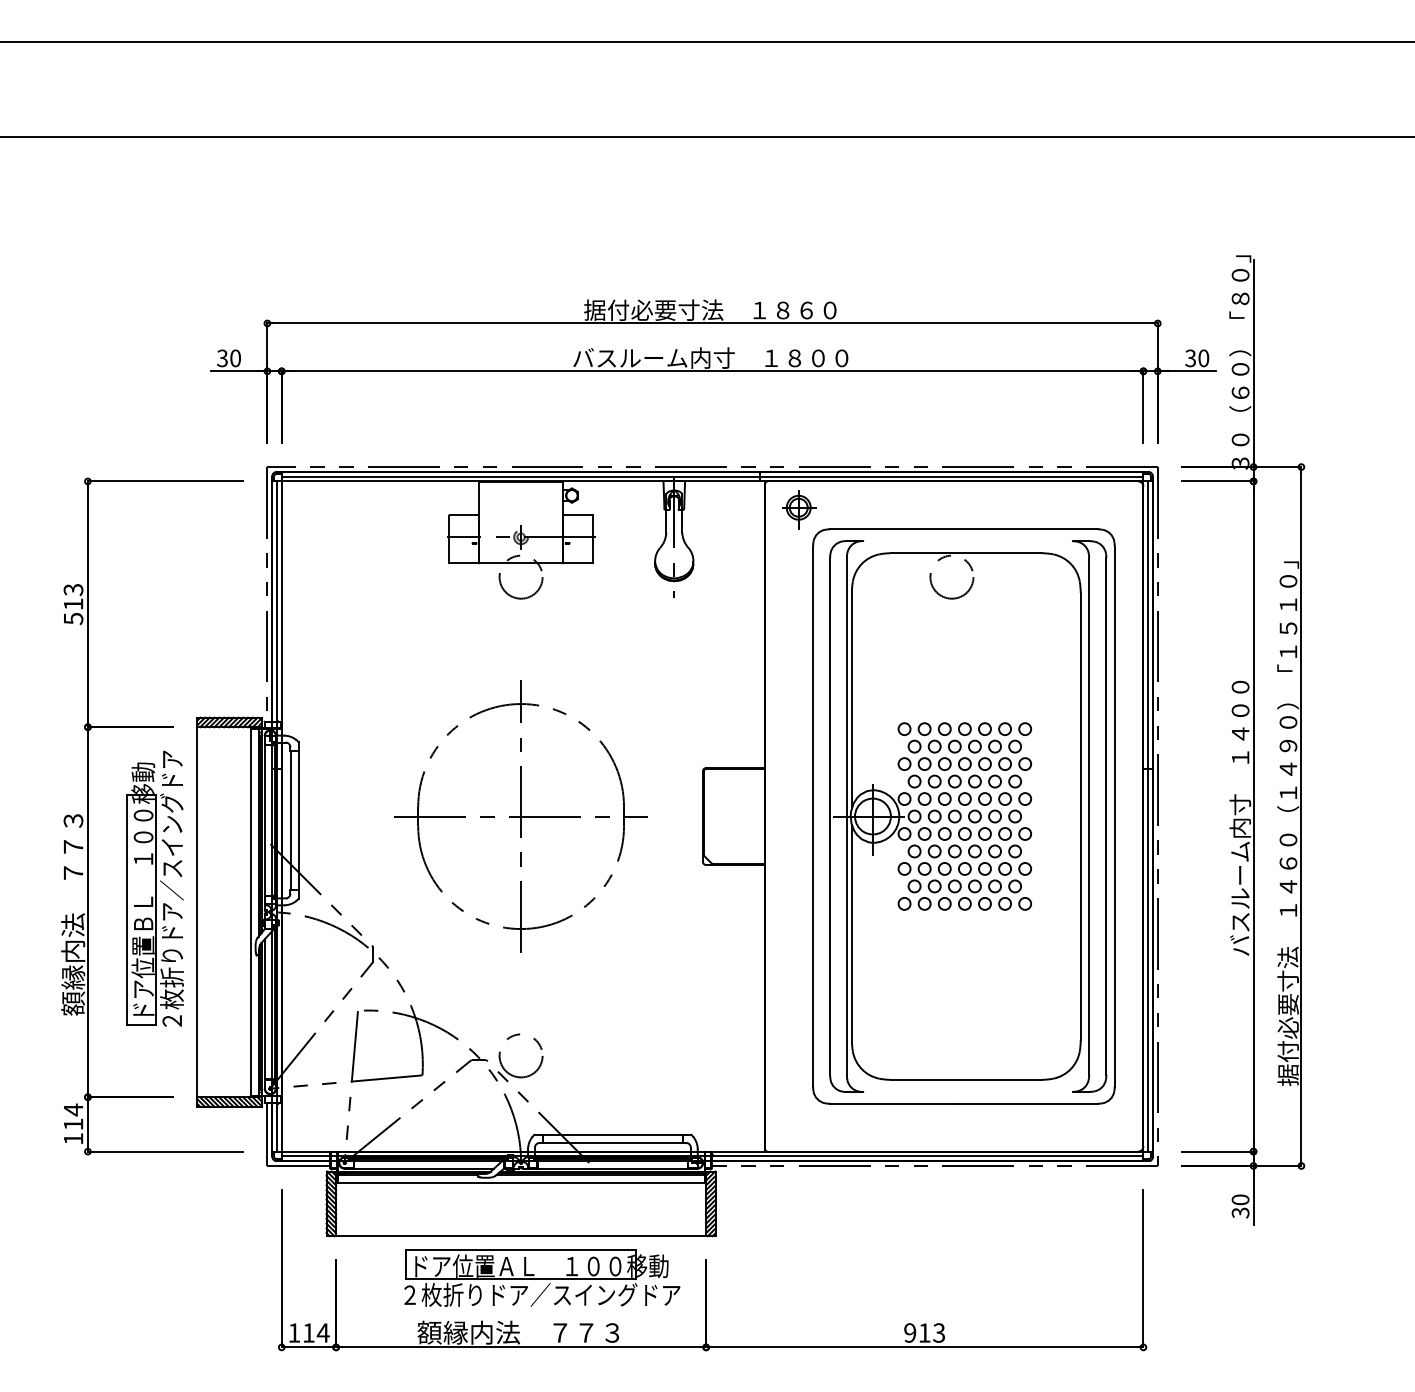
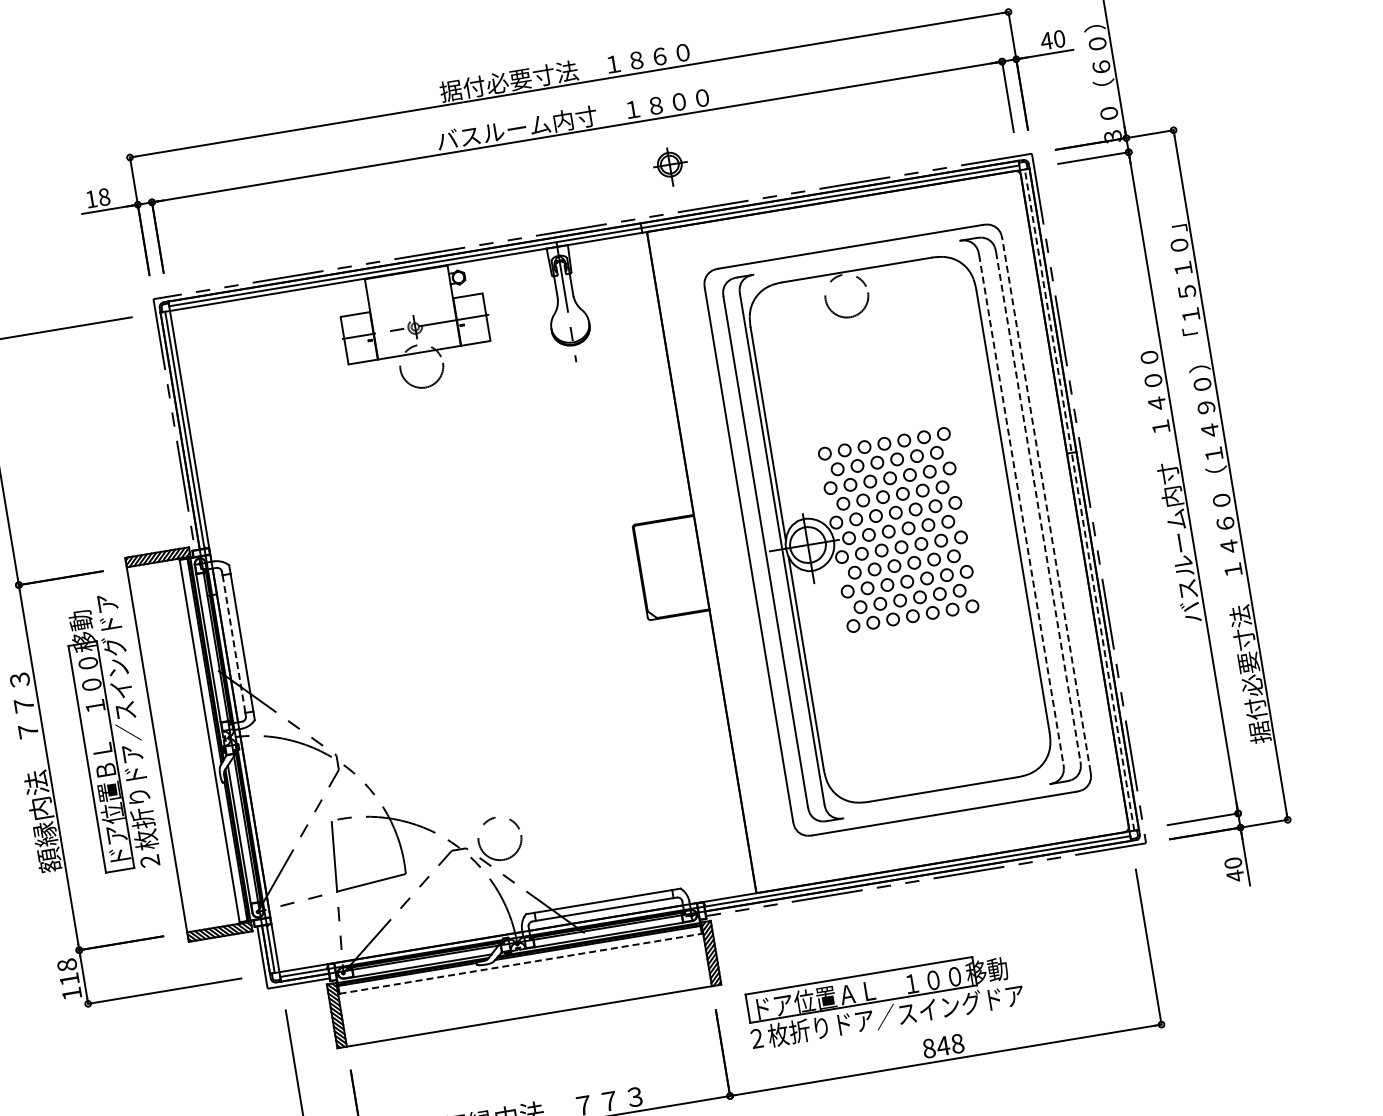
text: (229, 358) -> (98, 198), 30 -> 18
text: (1190, 358) -> (1046, 41), 30 -> 40
part: (799, 509) -> (670, 166), moved
part: (520, 816) -> (460, 602), removed
line: (1114, 816) -> (1046, 505), solid -> dashed
line: (1148, 816) -> (1079, 499), solid -> dashed
line: (1089, 817) -> (1021, 510), solid -> dashed
line: (1106, 817) -> (1038, 507), solid -> dashed
line: (290, 820) -> (233, 644), solid -> dashed
text: (73, 1109) -> (67, 964), 114 -> 118
line: (521, 1182) -> (521, 963), solid -> dashed
text: (1240, 1212) -> (1235, 875), 30 -> 40
part: (542, 1277) -> (884, 999), moved
text: (924, 1332) -> (943, 1045), 913 -> 848

